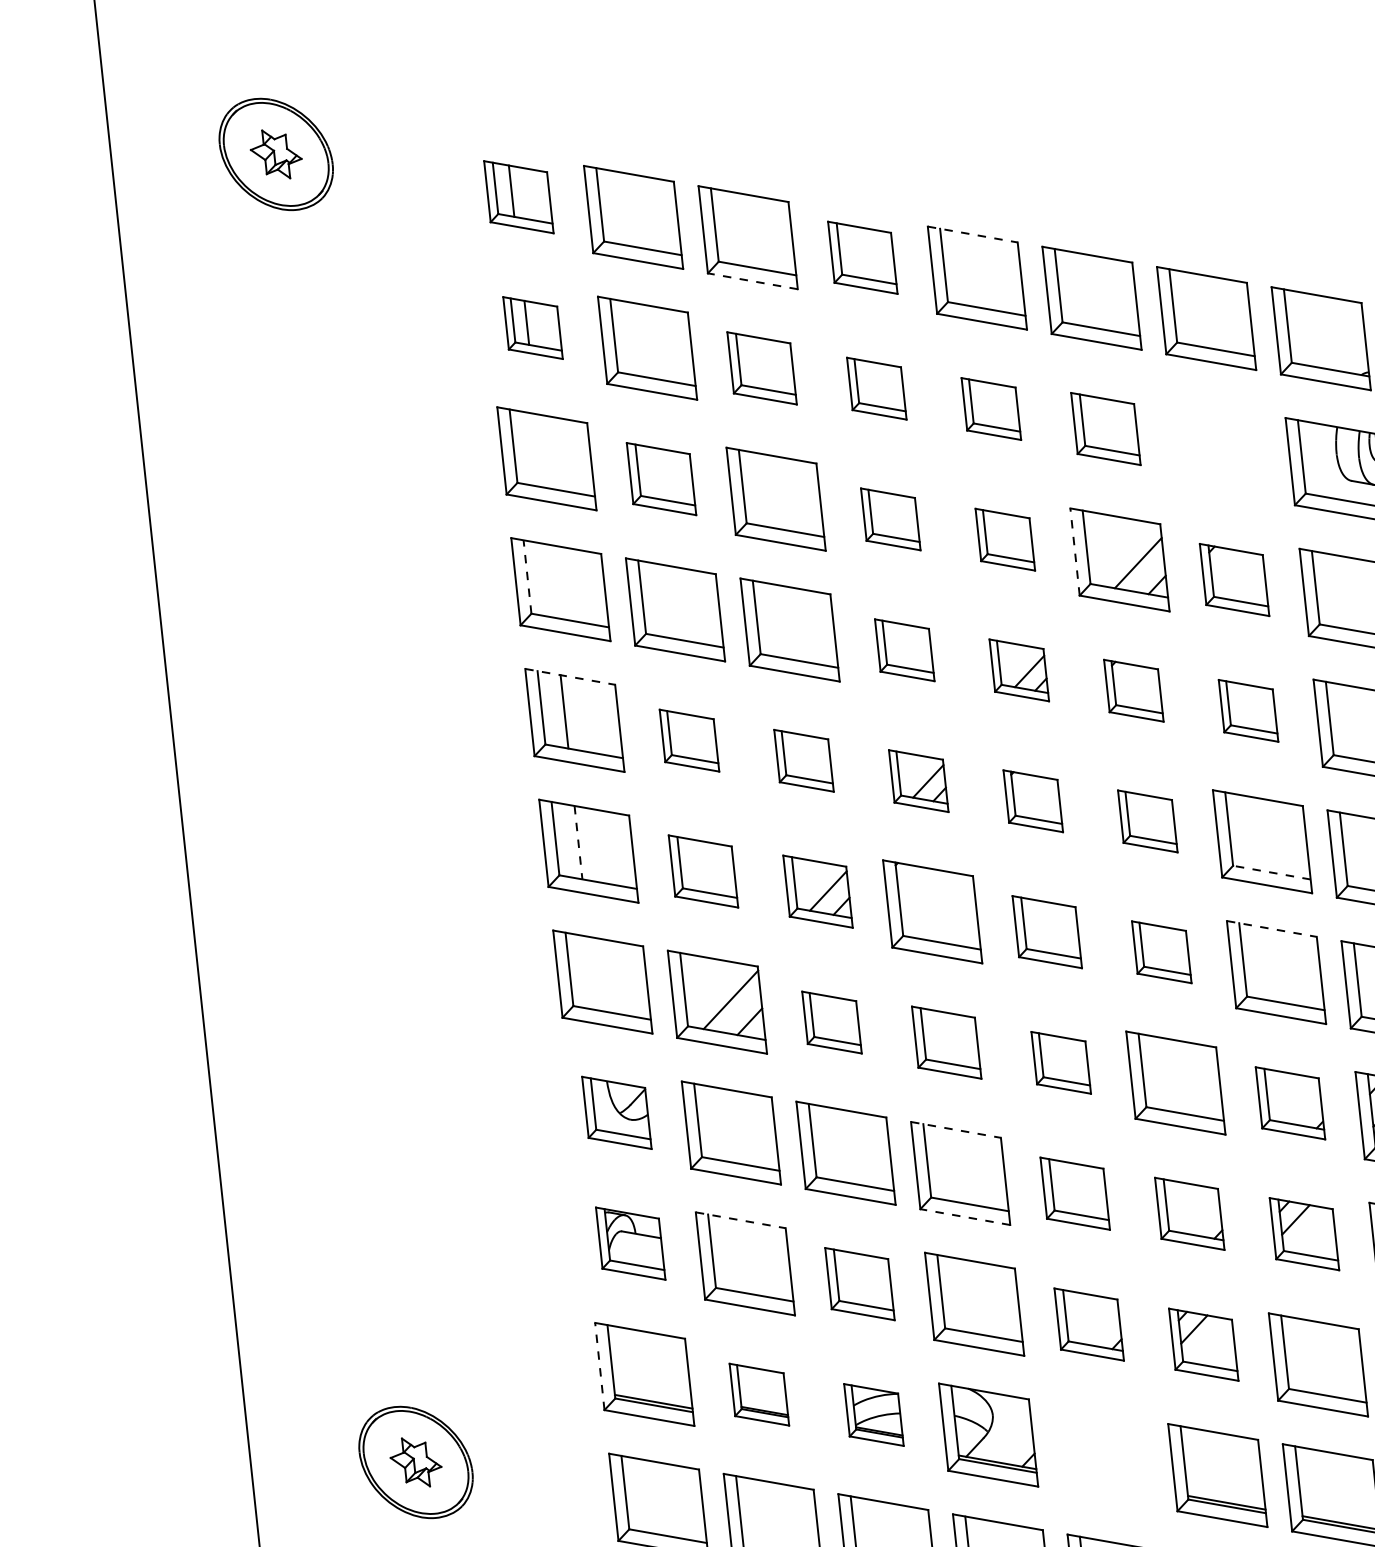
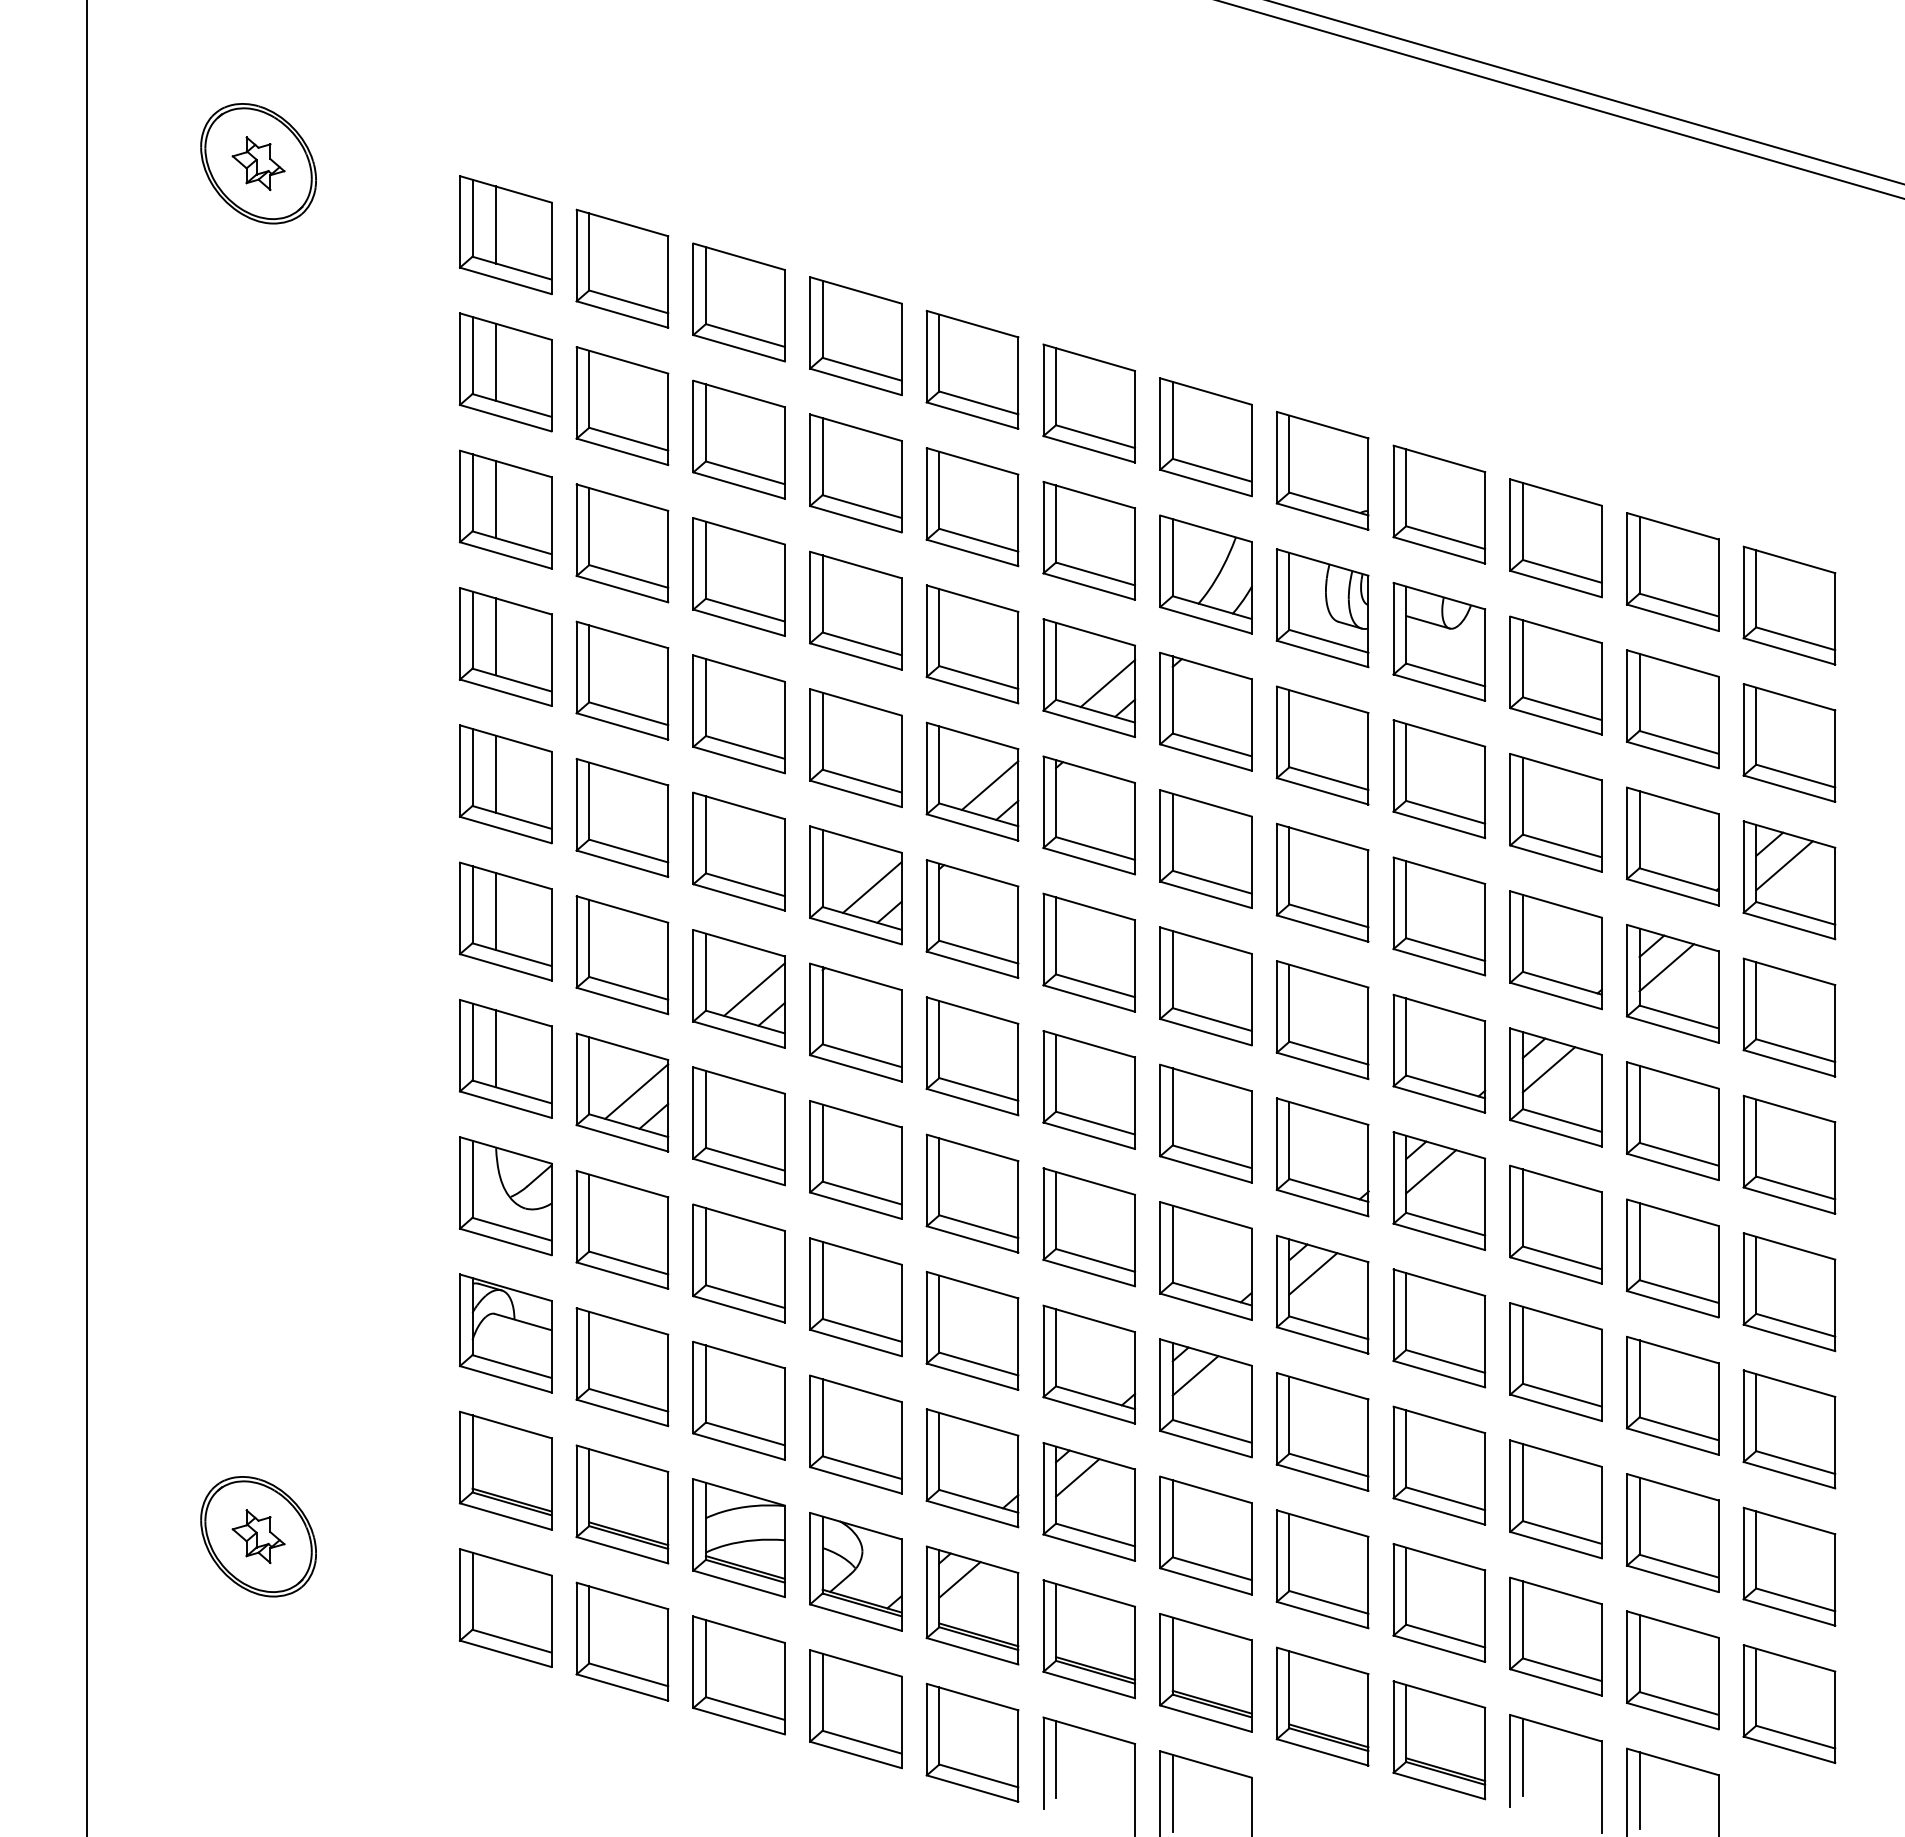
part: (518, 196) -> (505, 234), size x1.43
line: (972, 234) -> (972, 324), dashed -> solid
part: (862, 257) -> (855, 335), size x1.43
line: (753, 281) -> (739, 348), dashed -> solid
part: (532, 328) -> (505, 372), size x1.67
part: (761, 368) -> (738, 439), size x1.43
part: (876, 388) -> (855, 473), size x1.67
part: (991, 409) -> (972, 507), size x1.67
part: (1105, 428) -> (1088, 540), size x1.43
part: (1220, 449) -> (1205, 574), added
line: (536, 450) -> (495, 499), added
part: (661, 479) -> (622, 543), size x1.43
part: (890, 519) -> (855, 610), size x1.67
part: (1005, 539) -> (972, 644), size x1.67
line: (1074, 551) -> (1043, 664), dashed -> solid
line: (527, 577) -> (472, 630), dashed -> solid
part: (1234, 579) -> (1205, 711), size x1.43
line: (550, 580) -> (495, 636), added
part: (904, 649) -> (855, 747), size x1.67
part: (1019, 670) -> (972, 781), size x1.67
line: (569, 676) -> (505, 738), dashed -> solid
part: (1133, 690) -> (1088, 815), size x1.67
part: (1248, 710) -> (1205, 848), size x1.67
part: (689, 740) -> (622, 817), size x1.67
part: (803, 760) -> (738, 851), size x1.67
part: (918, 781) -> (855, 885), size x1.67
part: (1033, 800) -> (972, 918), size x1.67
part: (1147, 821) -> (1088, 952), size x1.67
line: (578, 843) -> (495, 912), dashed -> solid
part: (703, 871) -> (622, 955), size x1.43
line: (1271, 872) -> (1211, 1019), dashed -> solid
part: (817, 891) -> (738, 988), size x1.43
line: (1271, 928) -> (1205, 1077), dashed -> solid
part: (1047, 932) -> (972, 1056), size x1.43
part: (1161, 951) -> (1088, 1089), size x1.67
line: (592, 973) -> (495, 1048), added
part: (831, 1022) -> (738, 1126), size x1.67
part: (946, 1042) -> (855, 1159), size x1.43
part: (1061, 1062) -> (972, 1193), size x1.67
part: (1289, 1102) -> (1205, 1260), size x1.43
part: (616, 1113) -> (505, 1196), size x1.43
line: (955, 1129) -> (855, 1251), dashed -> solid
part: (1075, 1193) -> (972, 1330), size x1.43
part: (1189, 1213) -> (1088, 1364), size x1.43
line: (965, 1217) -> (855, 1343), dashed -> solid
line: (740, 1220) -> (622, 1321), dashed -> solid
part: (1304, 1234) -> (1205, 1398), size x1.43
part: (630, 1243) -> (505, 1333), size x1.43
part: (859, 1283) -> (738, 1400), size x1.43
part: (1089, 1324) -> (972, 1468), size x1.43
part: (1203, 1344) -> (1088, 1501), size x1.43
line: (600, 1366) -> (460, 1457), dashed -> solid
part: (759, 1394) -> (622, 1504), size x1.67
part: (873, 1415) -> (738, 1538), size x1.67
part: (1103, 1455) -> (972, 1605), added

